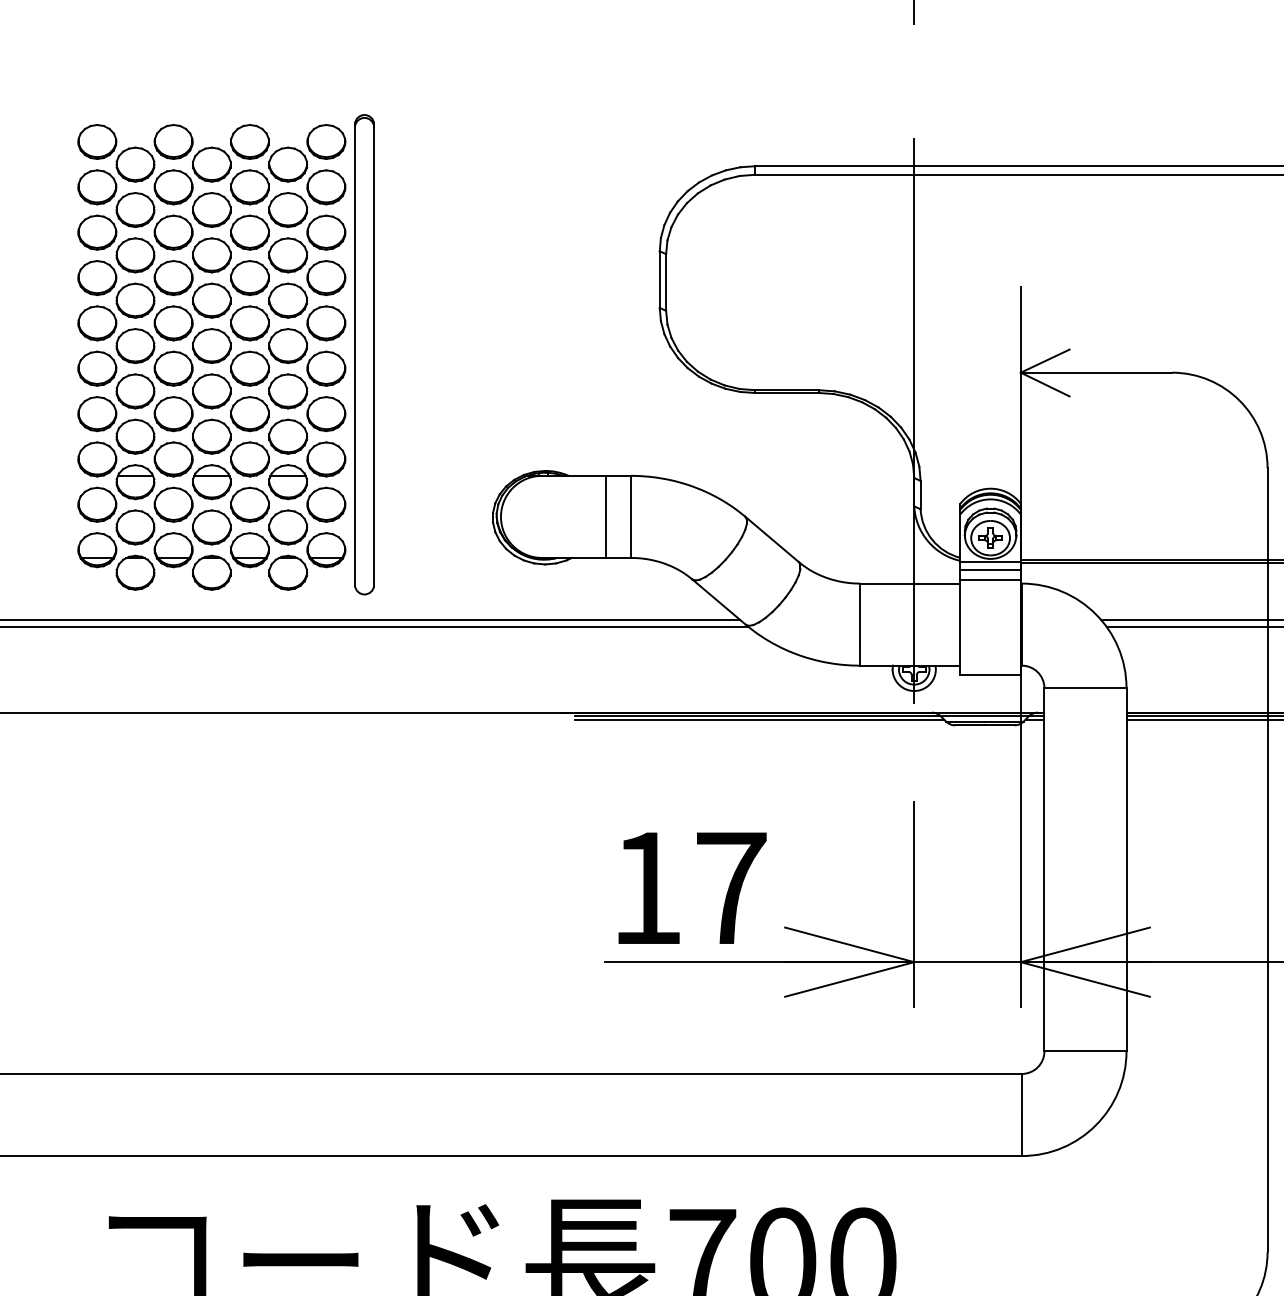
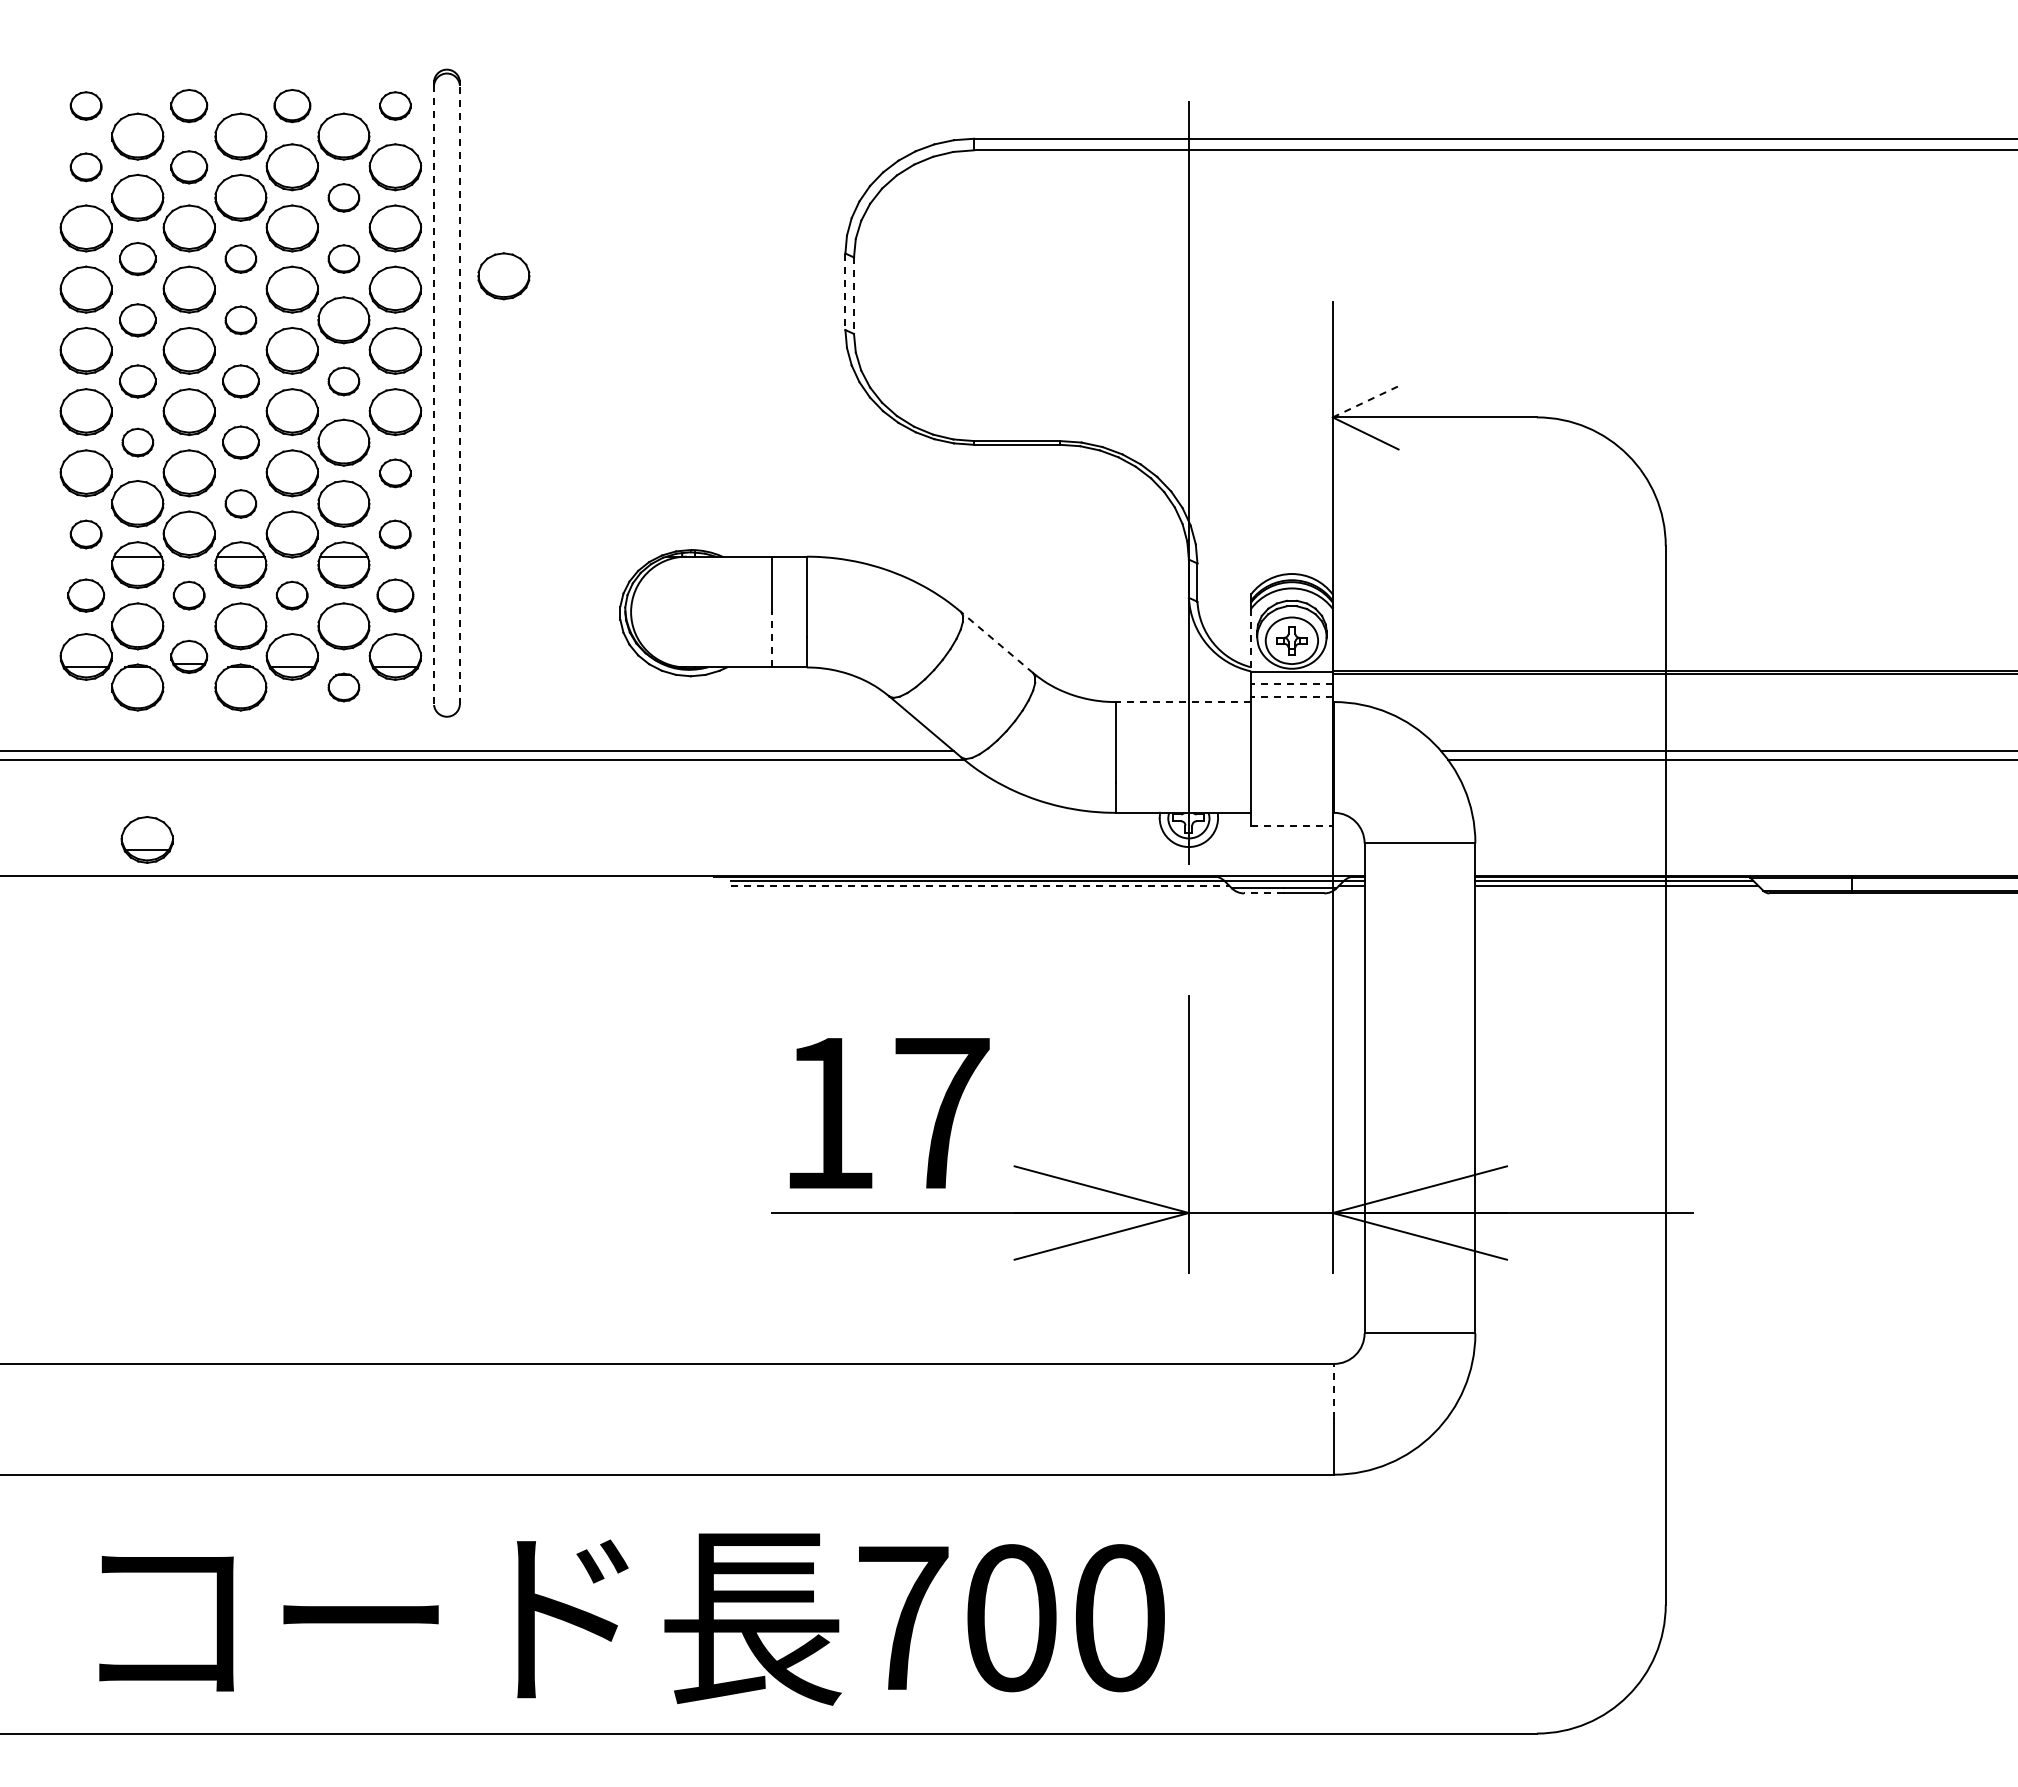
part: (96, 141) -> (85, 105), size x0.6
part: (173, 141) -> (188, 105), size x0.7
part: (250, 141) -> (292, 105), size x0.7
part: (326, 141) -> (395, 105), size x0.6
part: (96, 187) -> (85, 167), size x0.6
part: (173, 187) -> (188, 167), size x0.7
part: (287, 209) -> (343, 197), size x0.6
part: (135, 254) -> (137, 258), size x0.7
part: (211, 254) -> (240, 258), size x0.6
part: (287, 254) -> (343, 258), size x0.6
part: (406, 268) -> (503, 276), added
line: (659, 280) -> (845, 292), solid -> dashed
line: (666, 283) -> (854, 296), solid -> dashed
part: (135, 300) -> (137, 320), size x0.7
part: (211, 300) -> (240, 320), size x0.6
part: (135, 346) -> (137, 381), size x0.7
part: (211, 346) -> (240, 381), size x0.7
part: (287, 346) -> (343, 381), size x0.6
line: (355, 356) -> (434, 395), solid -> dashed
line: (373, 356) -> (459, 395), solid -> dashed
line: (1045, 360) -> (1366, 401), solid -> dashed
part: (135, 391) -> (137, 442), size x0.6
part: (211, 391) -> (240, 442), size x0.7
part: (326, 414) -> (395, 473), size x0.6
part: (211, 436) -> (240, 503), size x0.6
part: (96, 459) -> (85, 534), size x0.6
part: (325, 459) -> (394, 534), size x0.6
part: (96, 504) -> (85, 595), size x0.7
part: (173, 504) -> (188, 595), size x0.6
part: (249, 504) -> (291, 595), size x0.6
part: (326, 504) -> (395, 595), size x0.7
line: (605, 537) -> (772, 639), solid -> dashed
line: (960, 537) -> (1251, 640), solid -> dashed
line: (771, 539) -> (996, 642), solid -> dashed
part: (173, 549) -> (188, 656), size x0.7
line: (990, 569) -> (1291, 683), solid -> dashed
part: (287, 572) -> (343, 687), size x0.6
line: (990, 579) -> (1291, 696), solid -> dashed
line: (910, 583) -> (1183, 702), solid -> dashed
line: (990, 675) -> (1291, 825), solid -> dashed
part: (141, 685) -> (146, 839), added
line: (759, 719) -> (980, 885), solid -> dashed
line: (969, 725) -> (1263, 893), solid -> dashed
line: (1022, 1094) -> (1334, 1391), solid -> dashed

